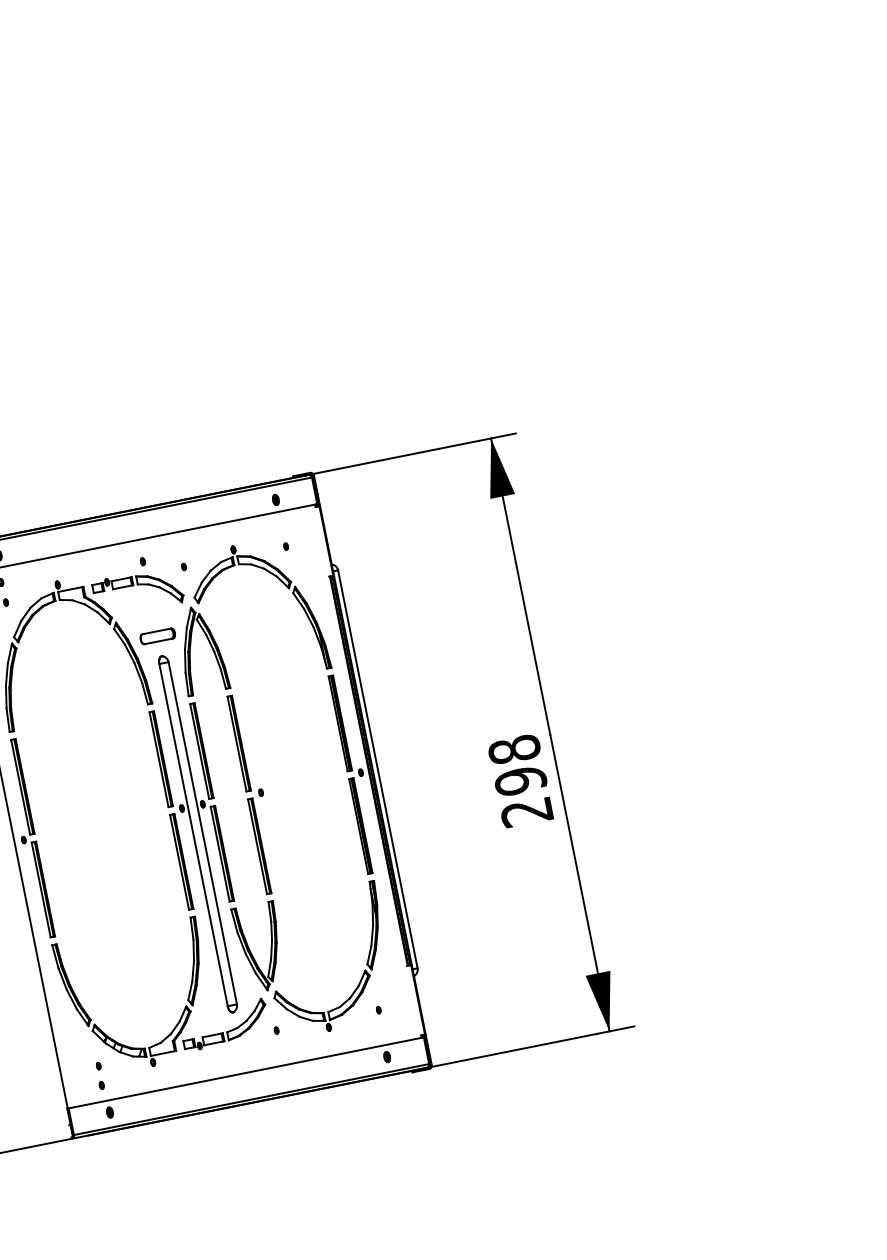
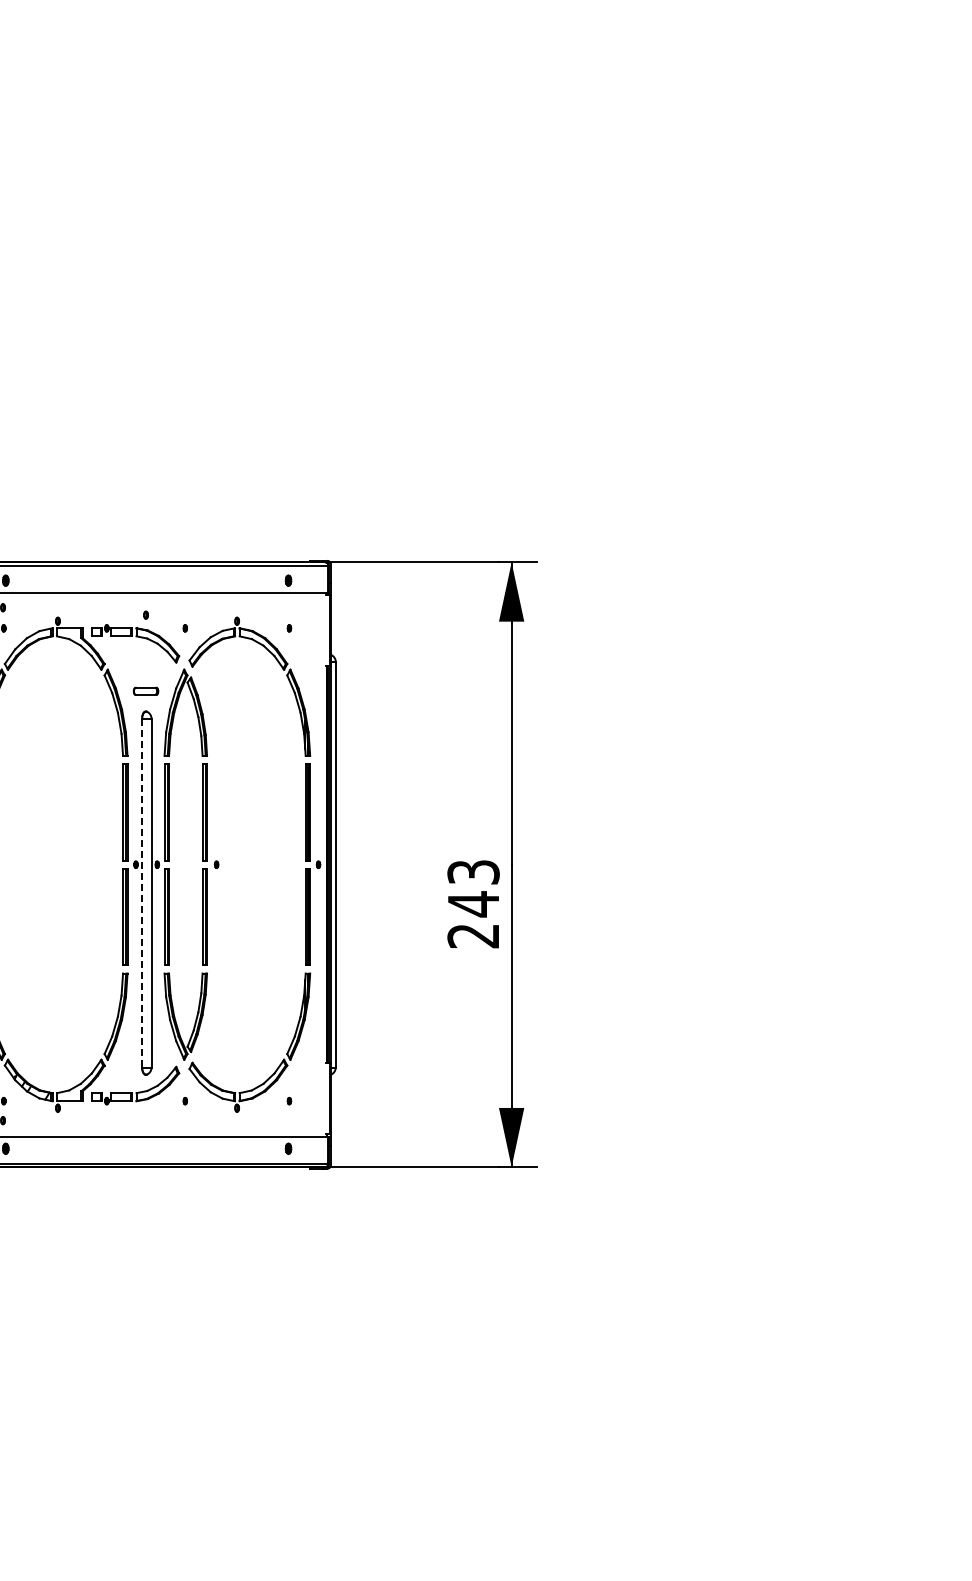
part: (157, 636) -> (145, 691), size x0.7
text: (517, 765) -> (473, 888), 298 -> 243
line: (193, 835) -> (142, 893), solid -> dashed

